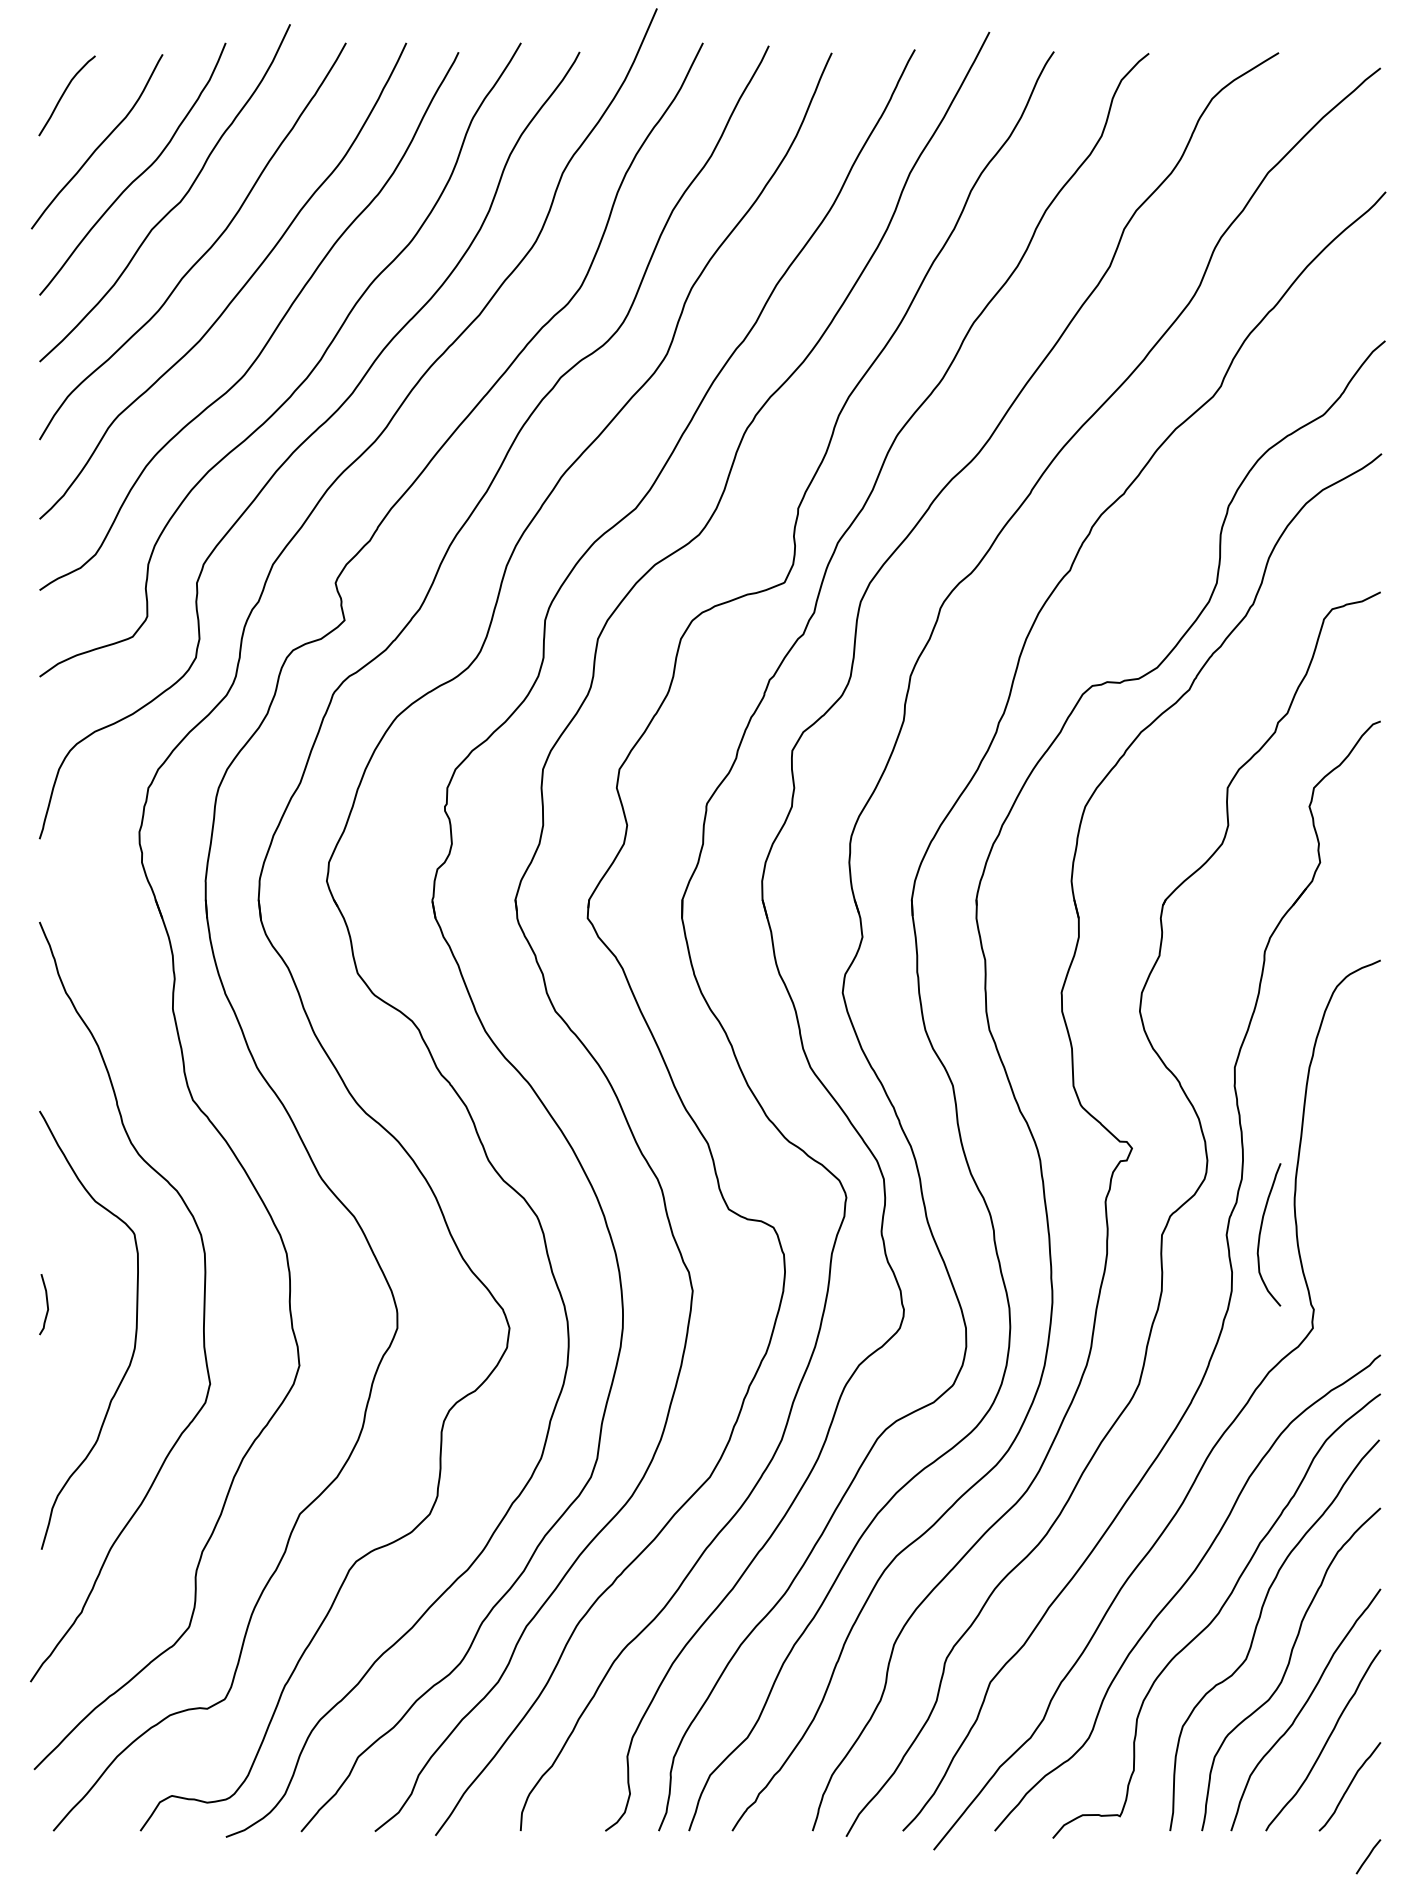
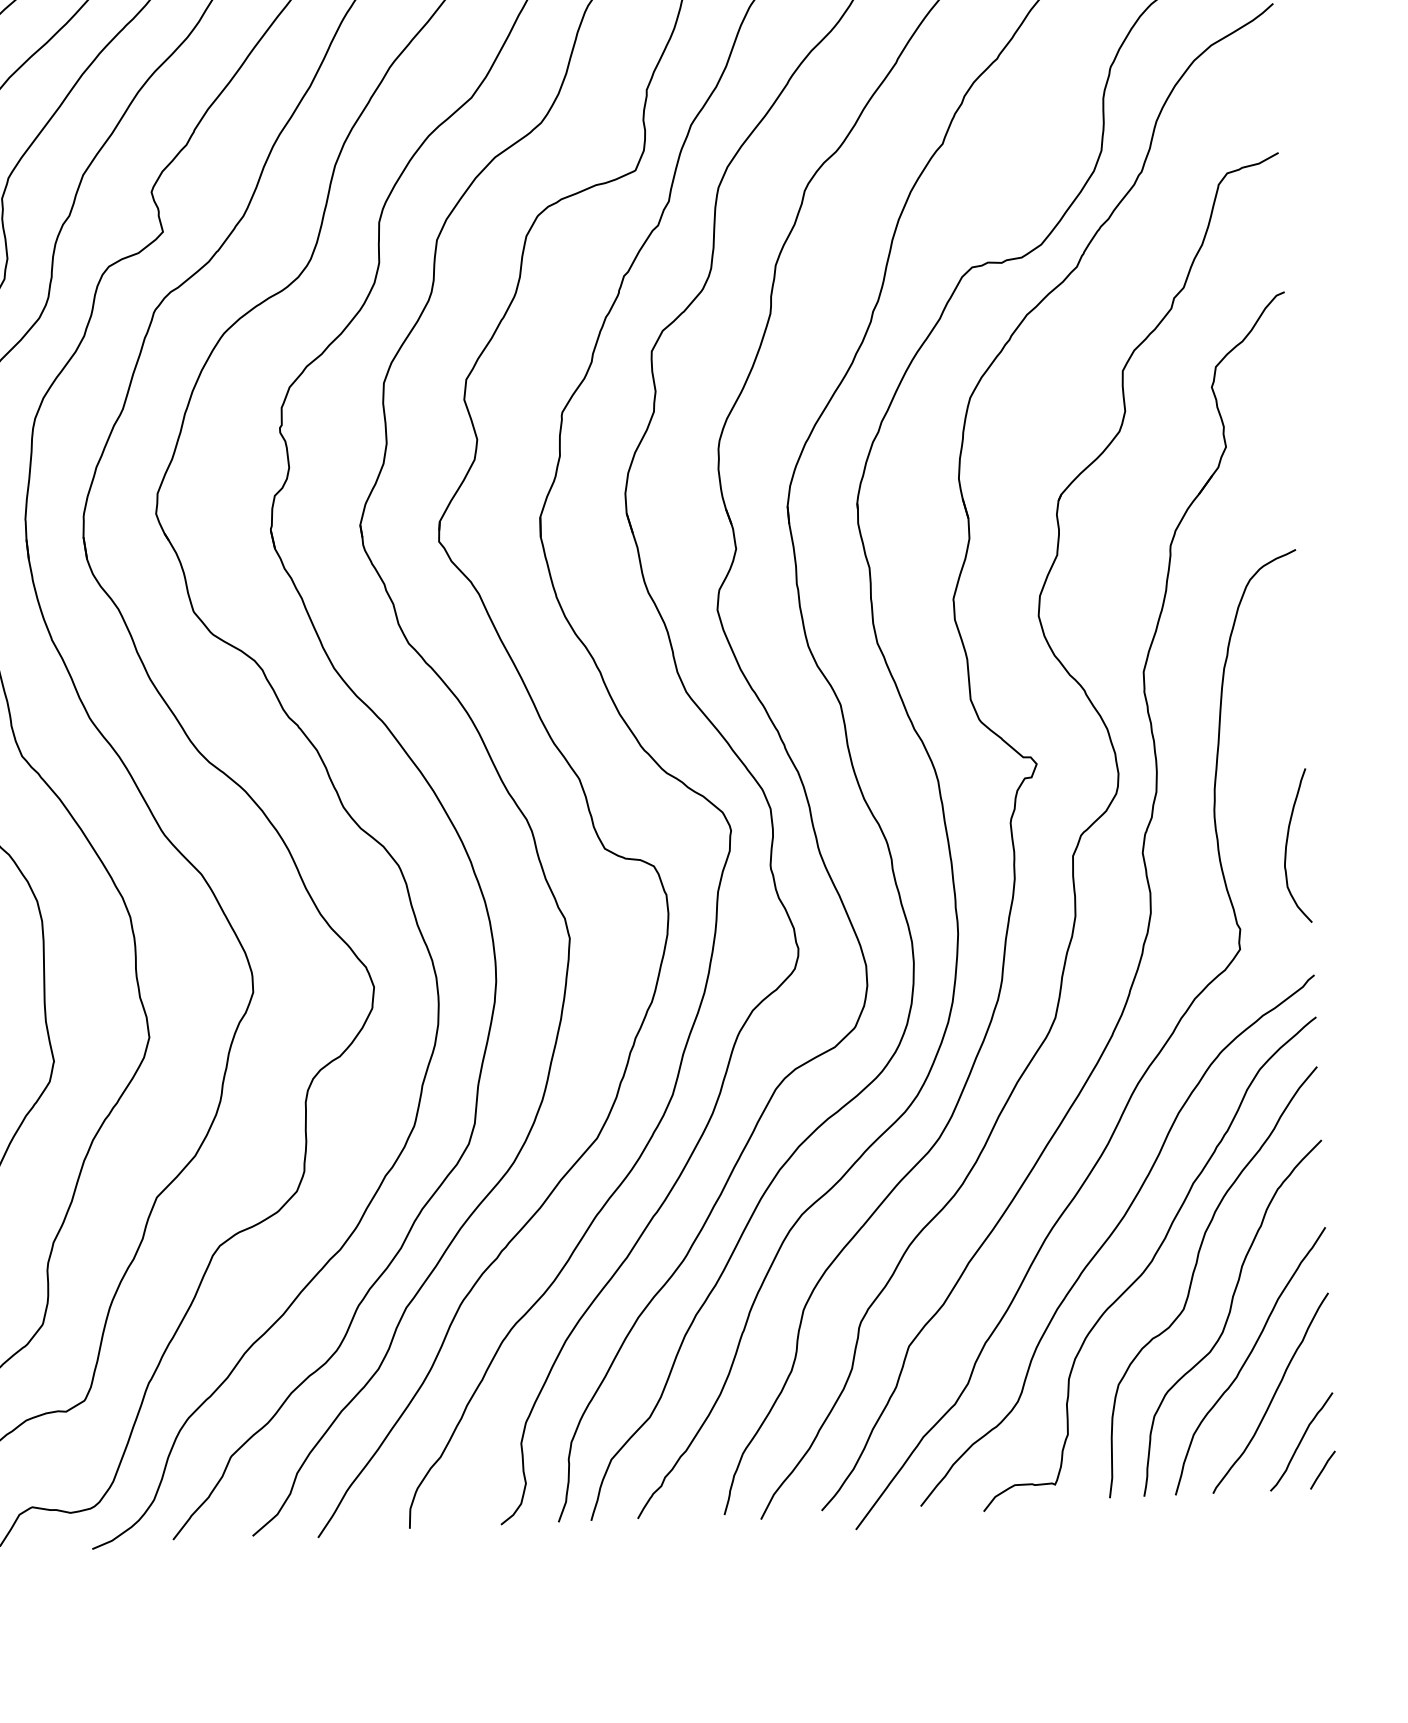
curve: (1261, 1231) -> (1287, 842), moved
line: (1368, 1856) -> (1322, 1469), moved

